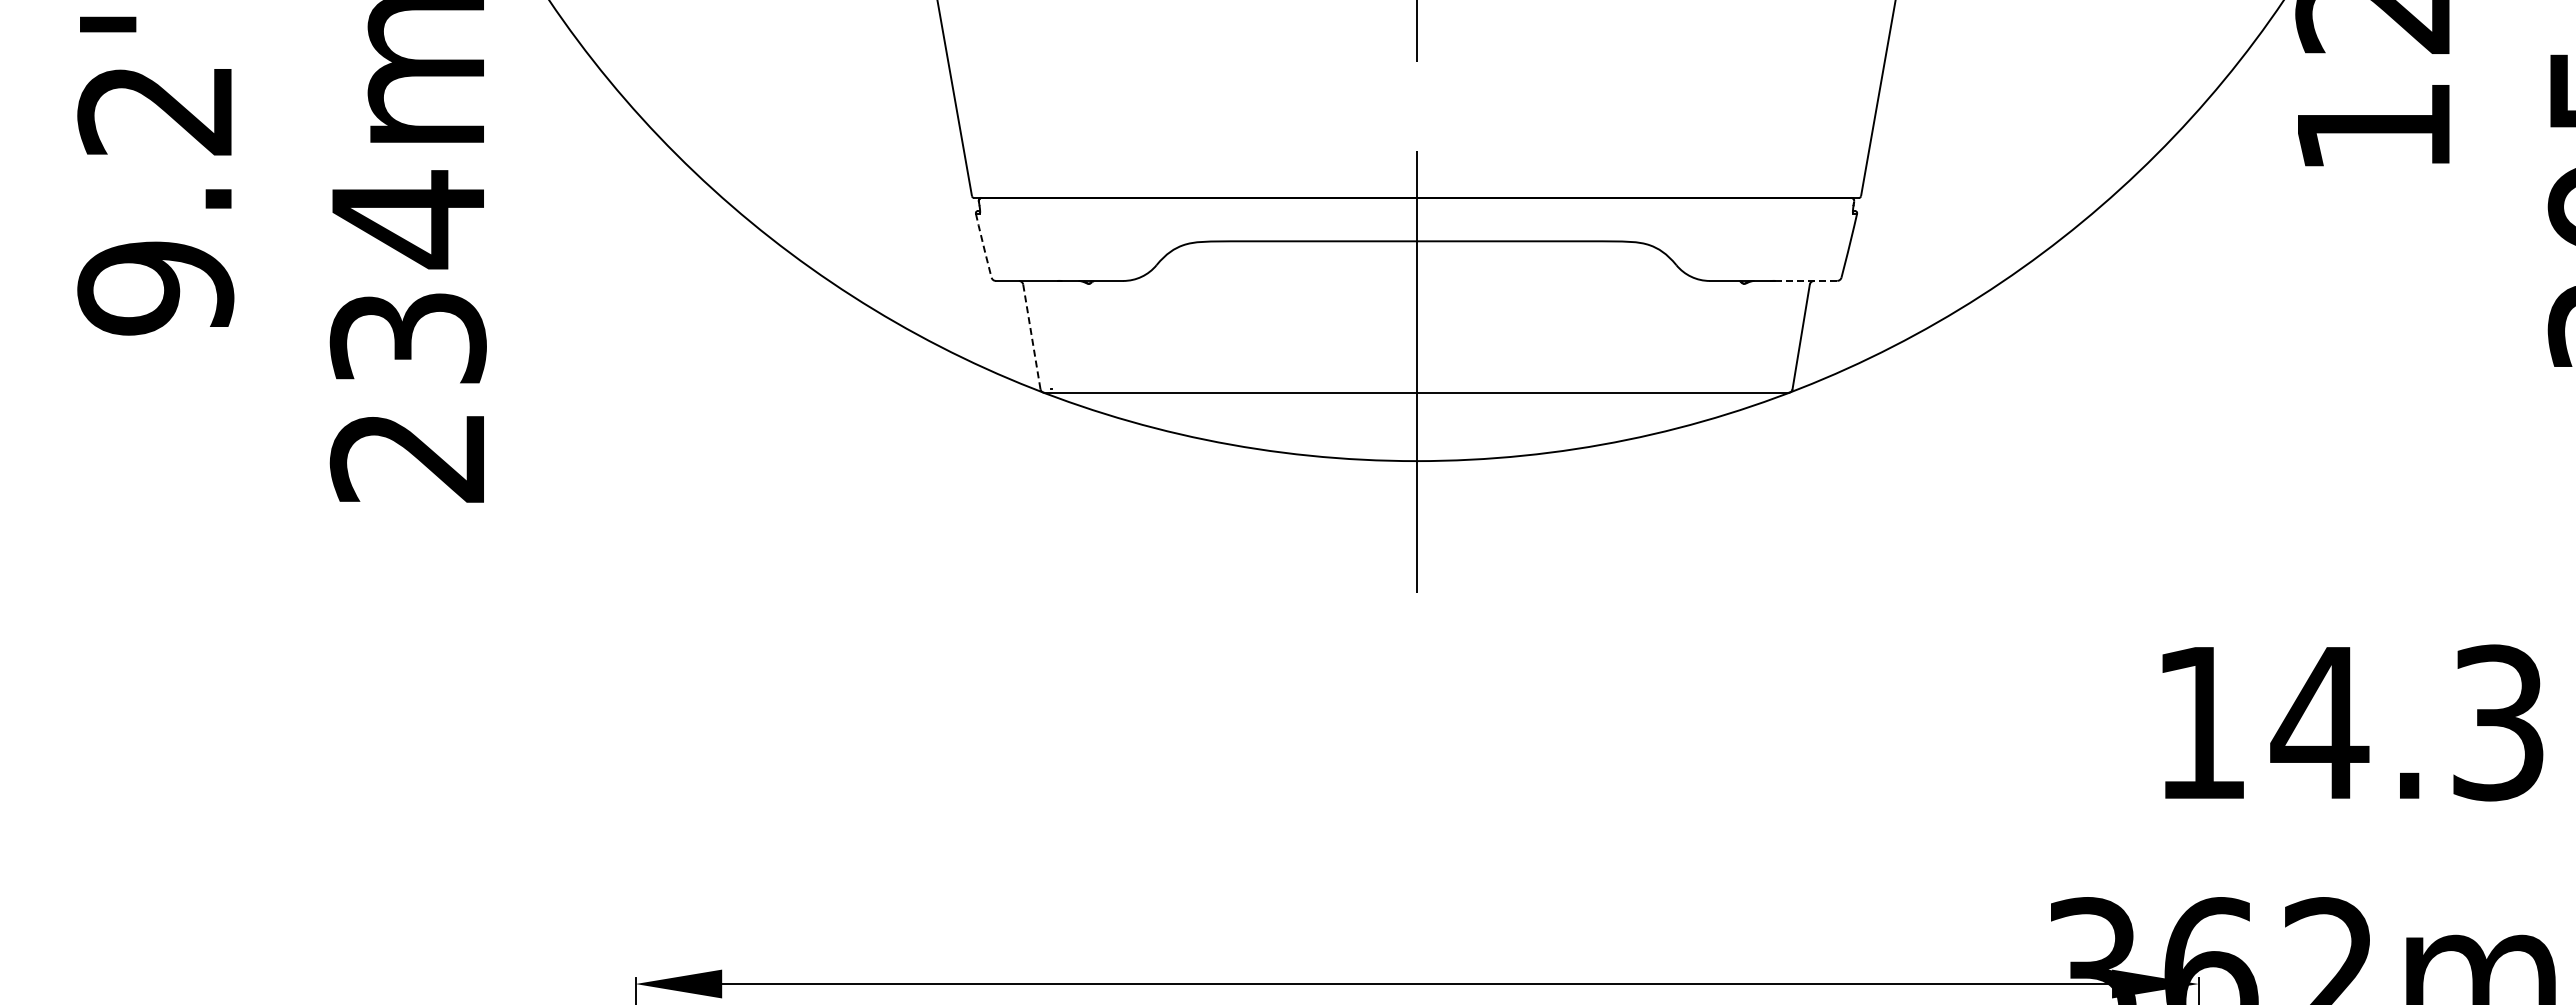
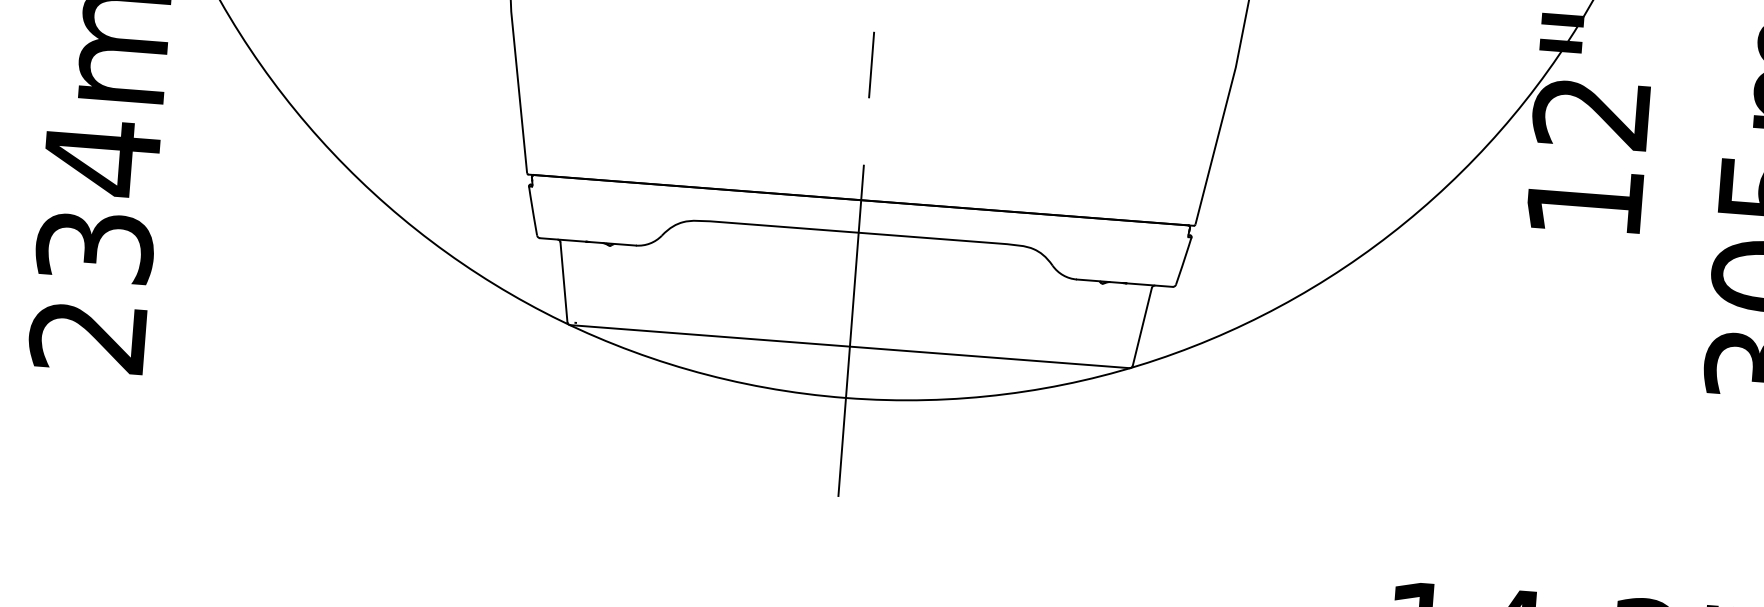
line: (983, 245) -> (532, 210), dashed -> solid
line: (1806, 280) -> (1149, 284), dashed -> solid
line: (1031, 336) -> (563, 282), dashed -> solid

